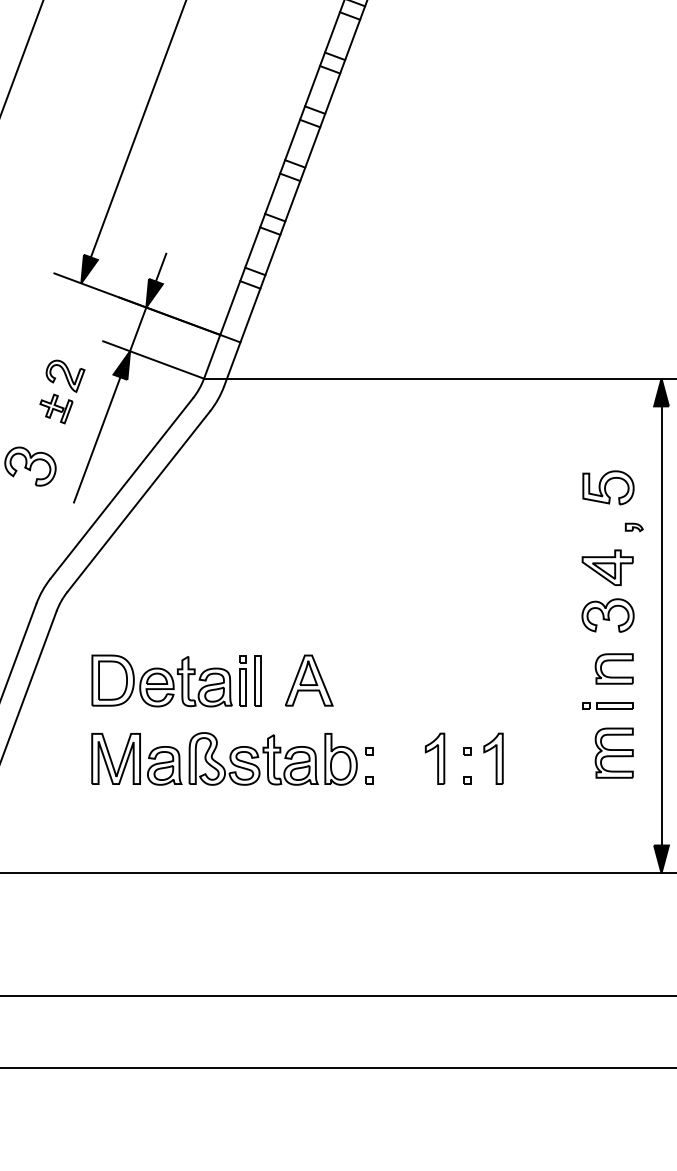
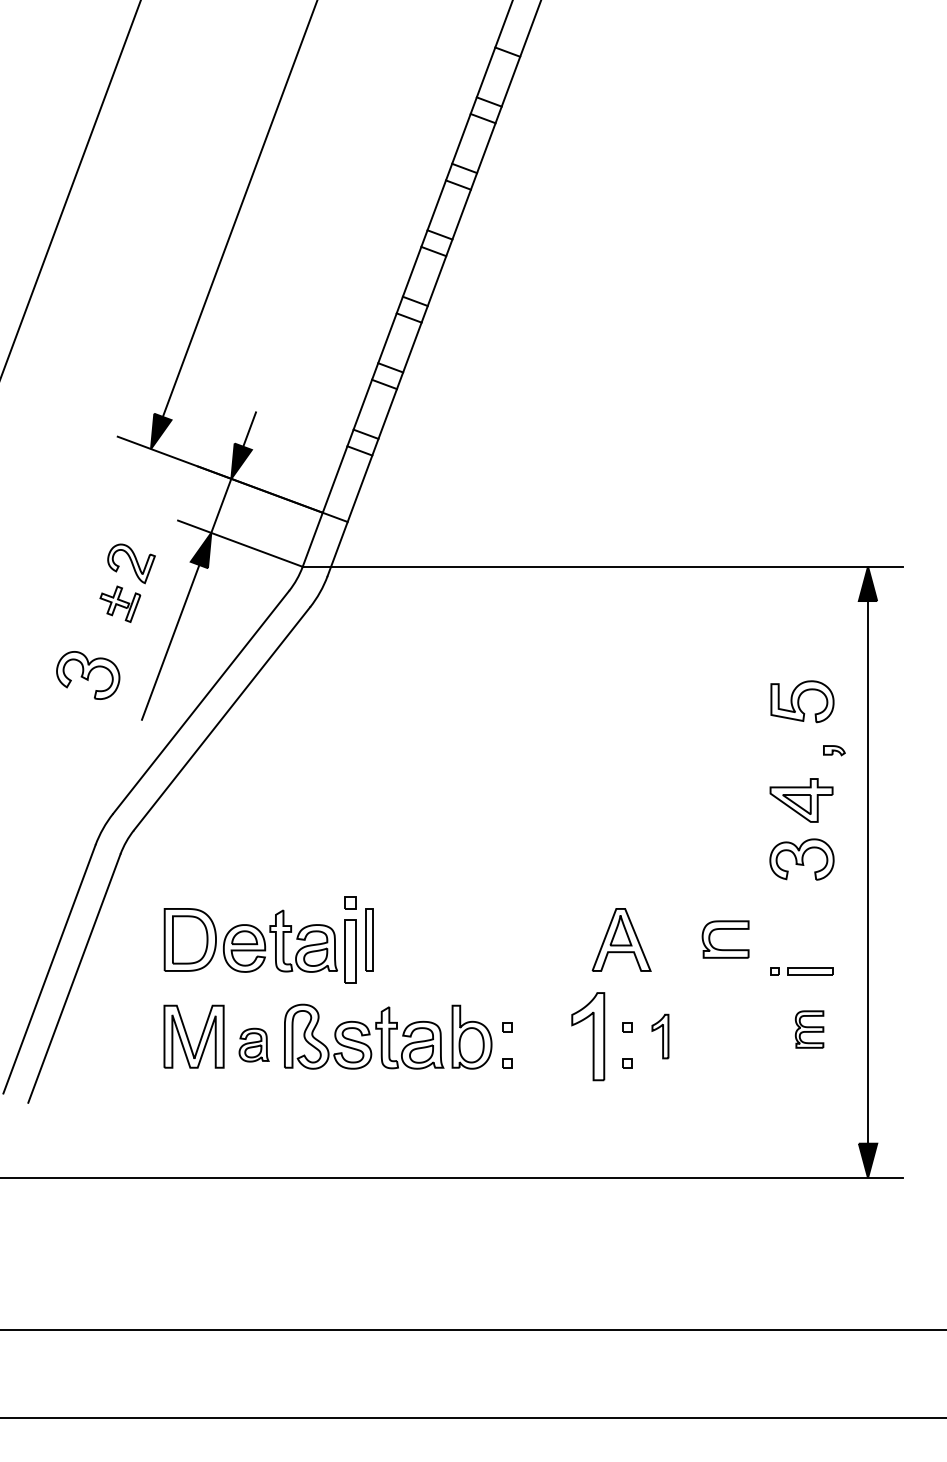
part: (614, 660) -> (725, 929), moved
part: (242, 680) -> (350, 939), size x1.4
part: (309, 680) -> (621, 939), moved
part: (614, 753) -> (809, 1029), size x0.6
part: (434, 758) -> (587, 1036), size x1.4
part: (493, 758) -> (660, 1036), size x0.7
part: (164, 765) -> (253, 1044), size x0.7

